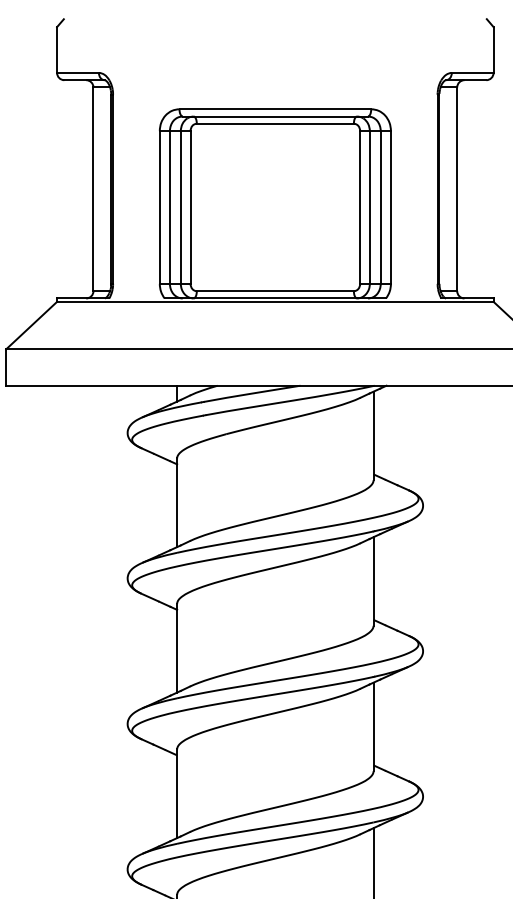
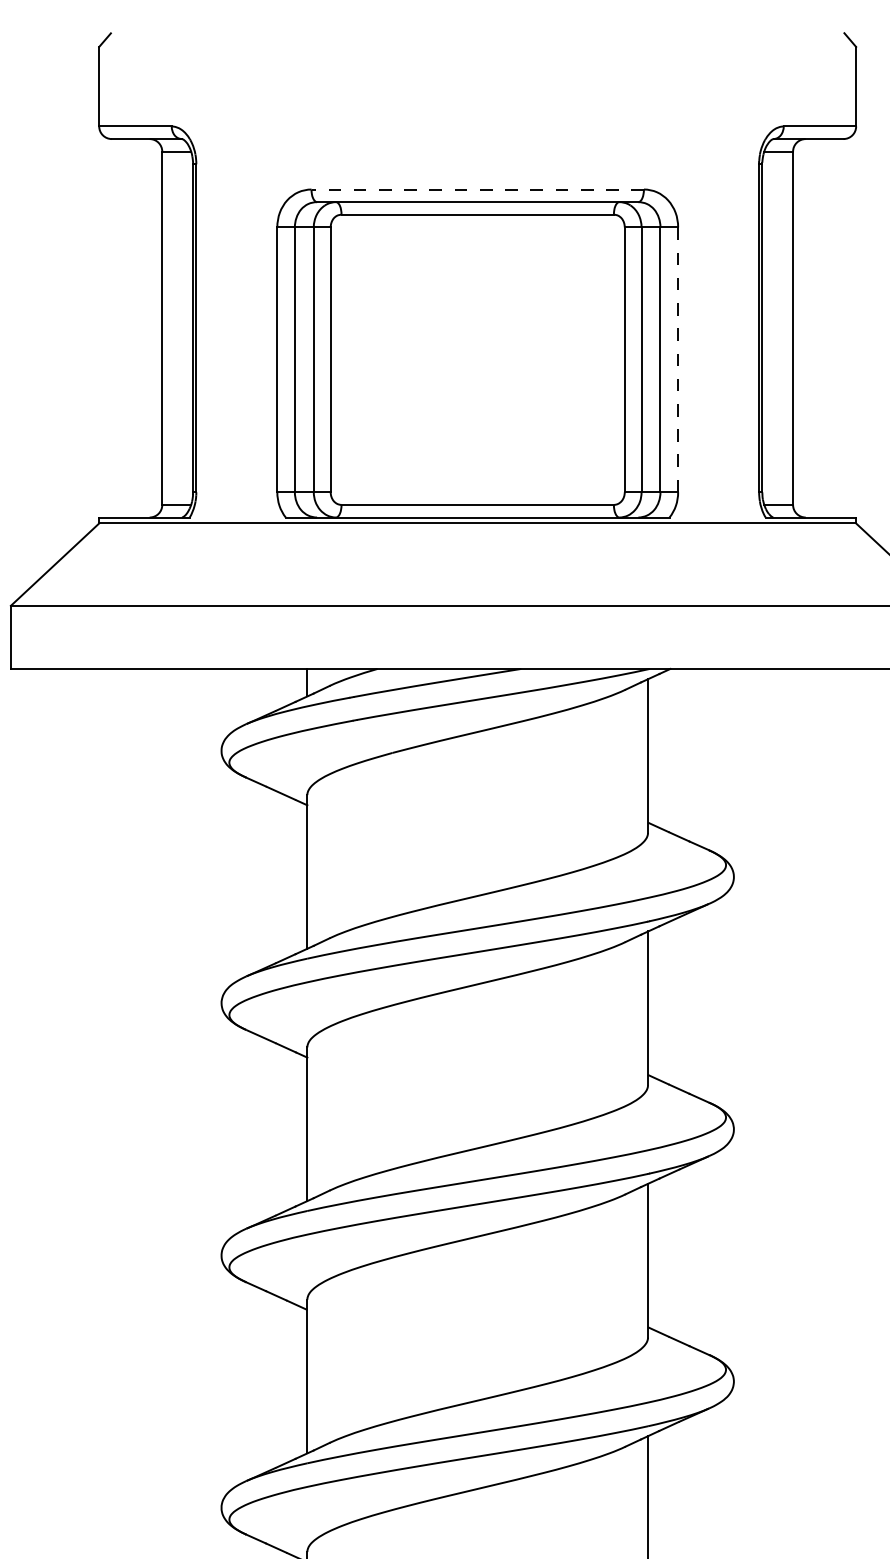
line: (275, 109) -> (477, 189), solid -> dashed
line: (390, 207) -> (677, 359), solid -> dashed

